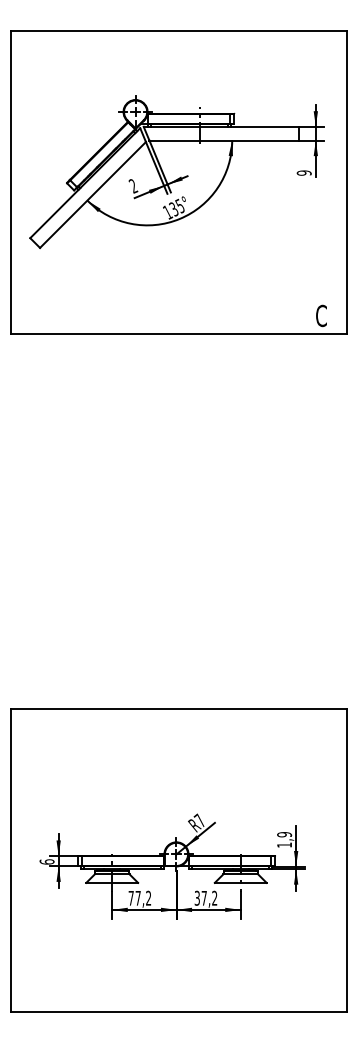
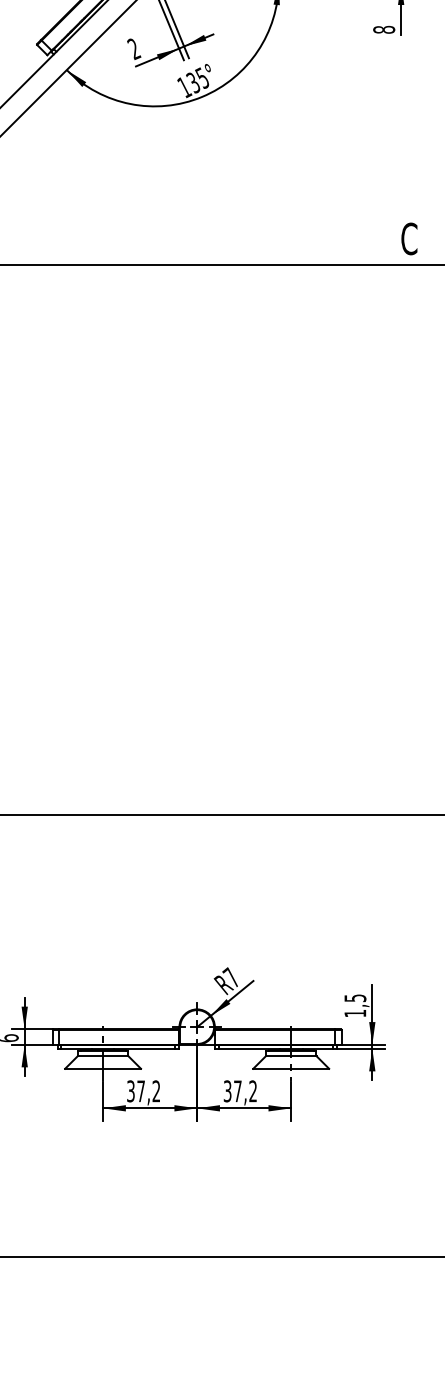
text: (304, 172) -> (384, 28), 9 -> 8
text: (284, 834) -> (355, 997), 1,9 -> 1,5
text: (130, 897) -> (129, 1090), 77,2 -> 37,2

